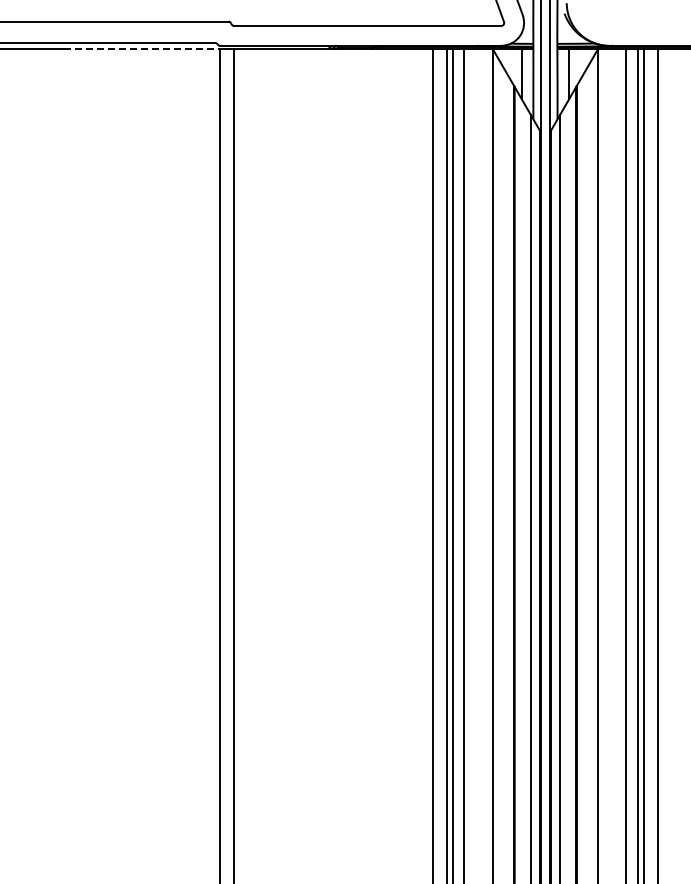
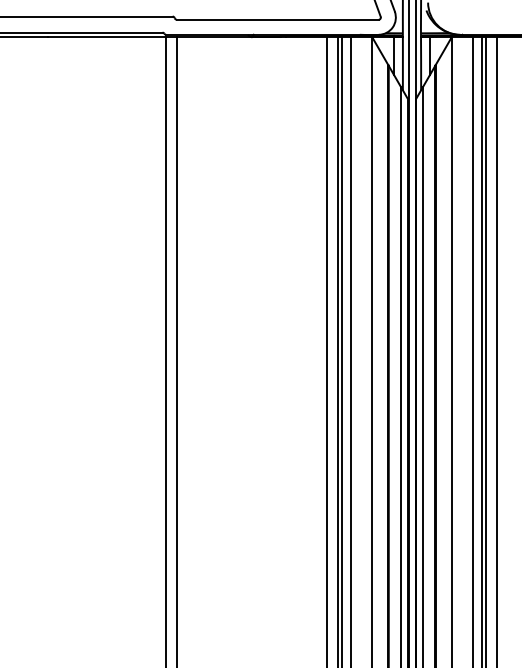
line: (142, 48) -> (107, 36), dashed -> solid

